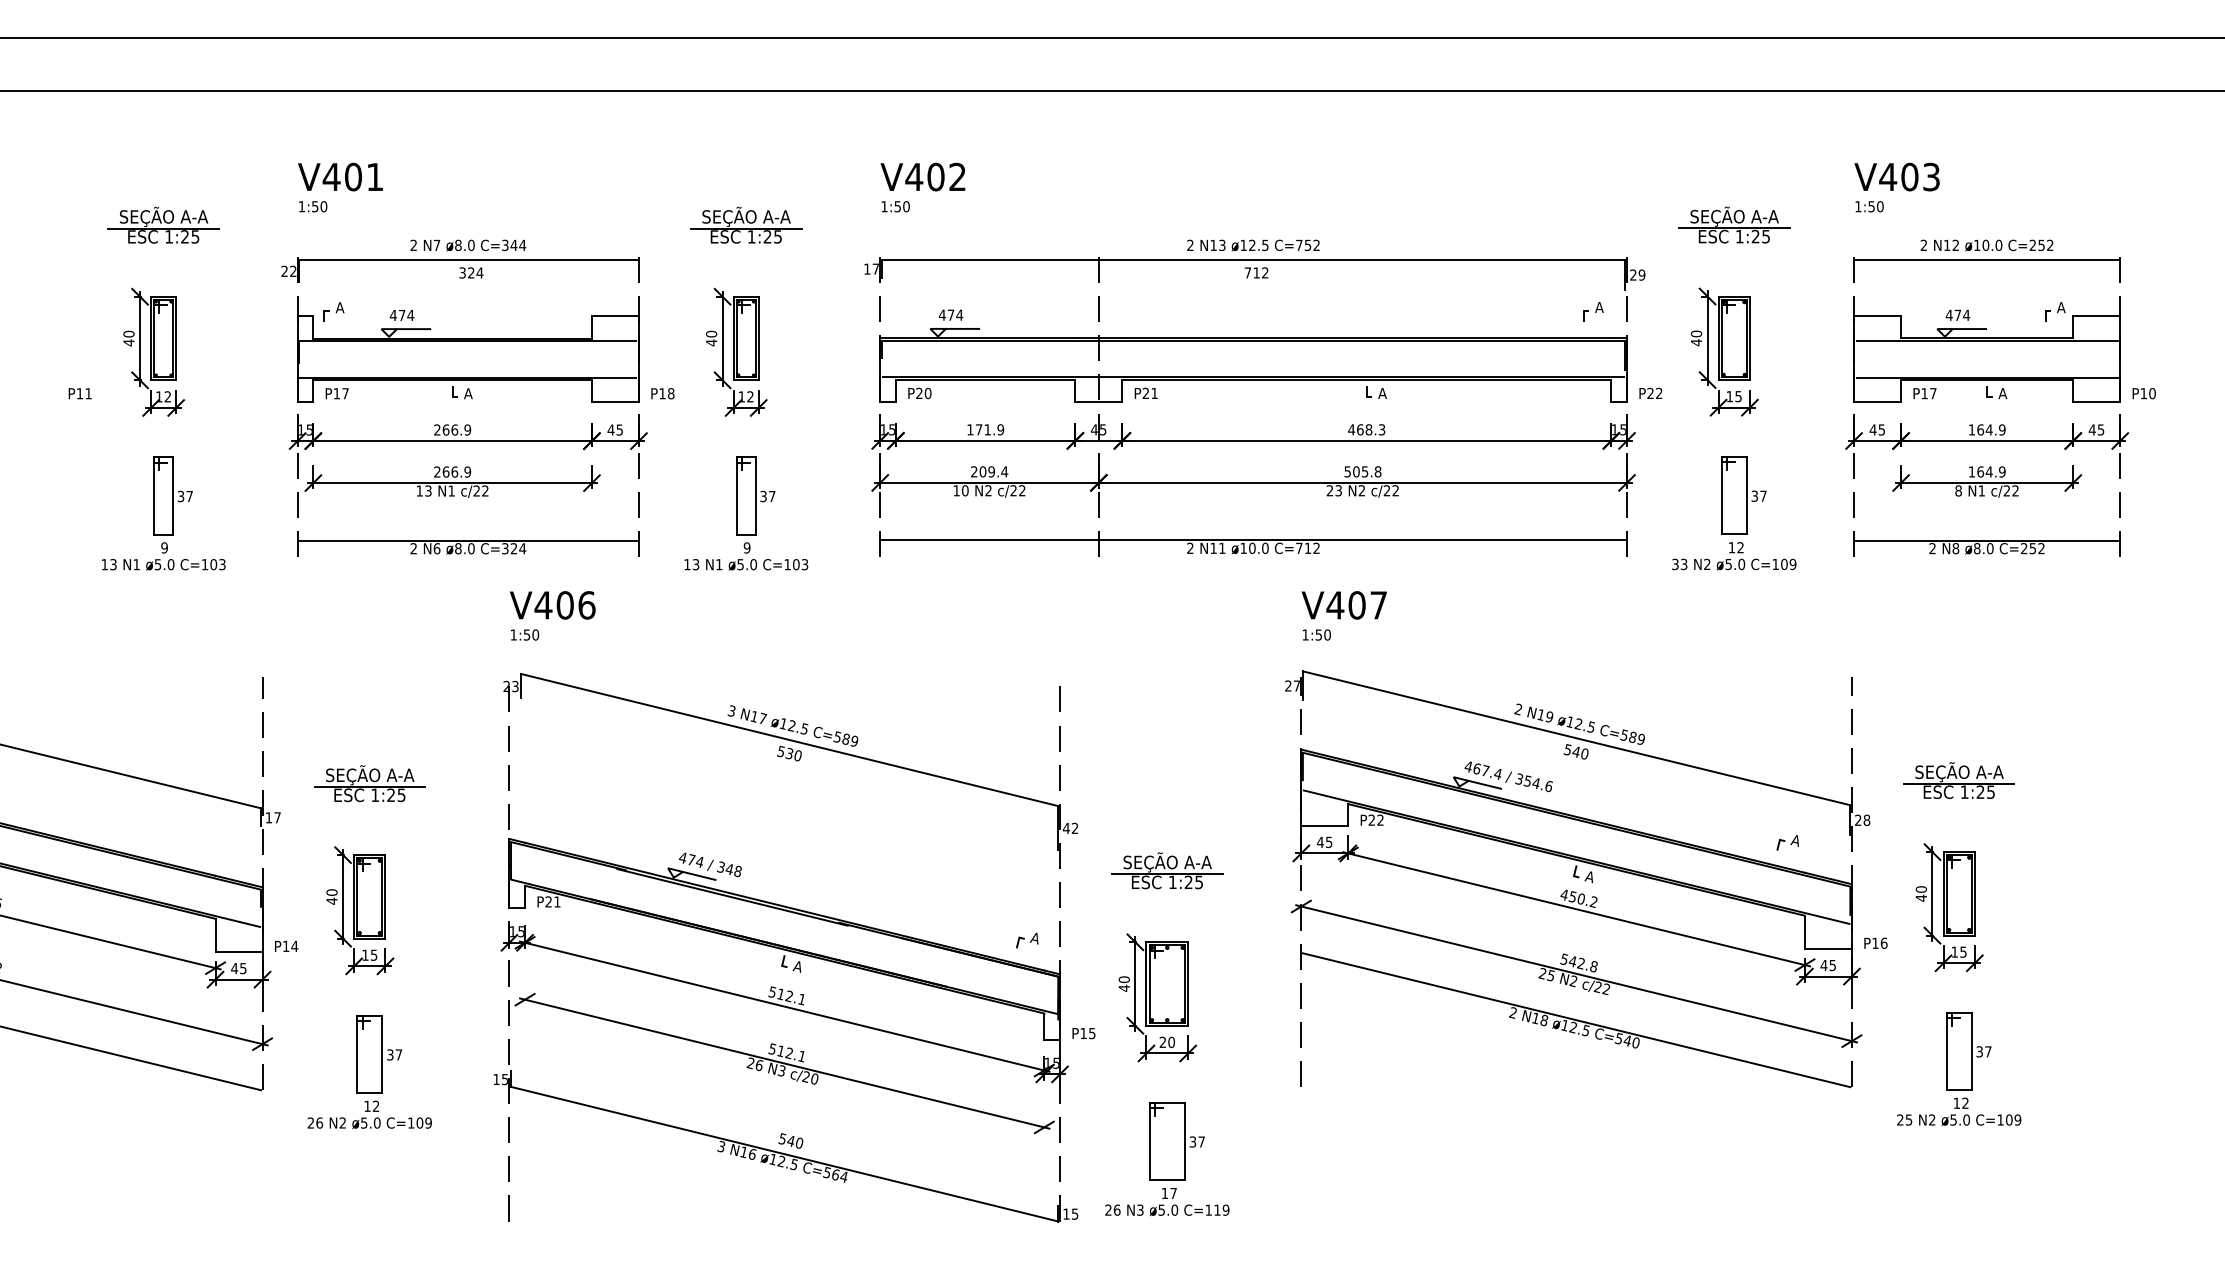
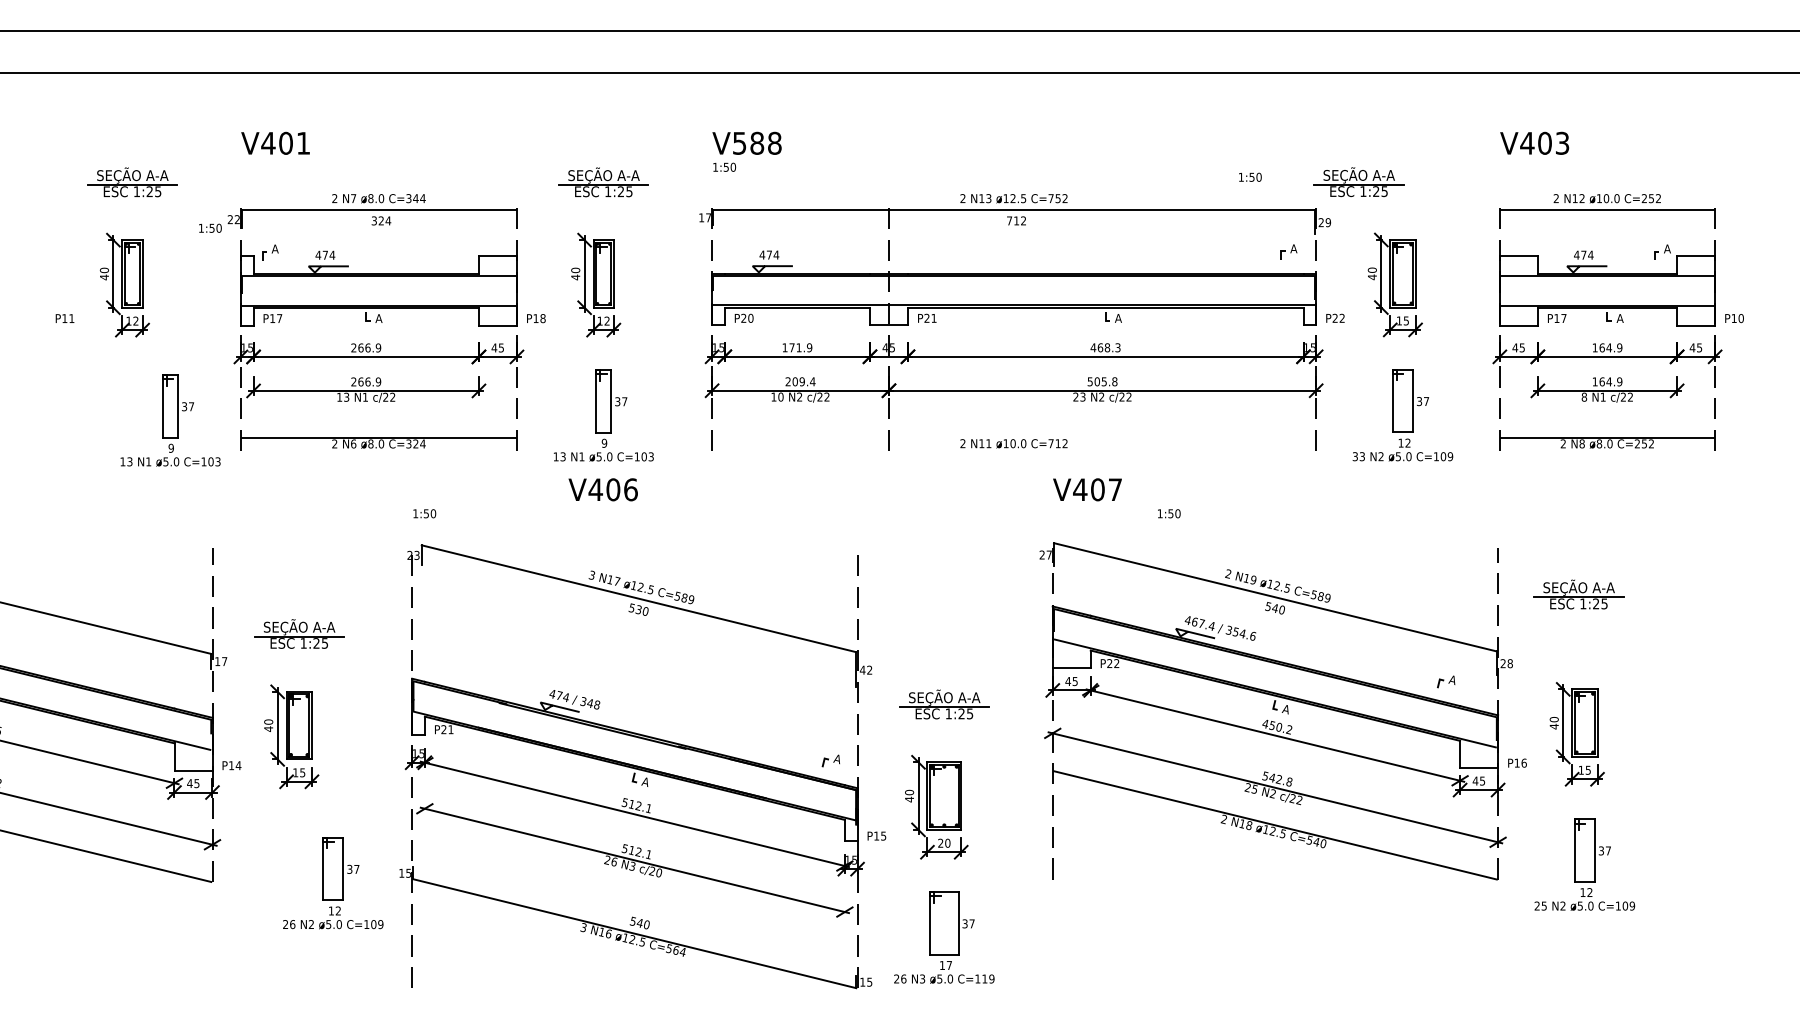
text: (935, 176) -> (756, 142), V402 -> V588
text: (313, 205) -> (210, 227), moved
text: (1869, 205) -> (1250, 176), moved
part: (1733, 225) -> (1358, 182), moved
part: (163, 513) -> (170, 420), moved
line: (1252, 540) -> (1013, 437), removed
text: (551, 605) -> (602, 489), moved
text: (1317, 634) -> (1169, 513), moved
part: (1958, 780) -> (1578, 594), moved
part: (370, 1072) -> (333, 883), moved

